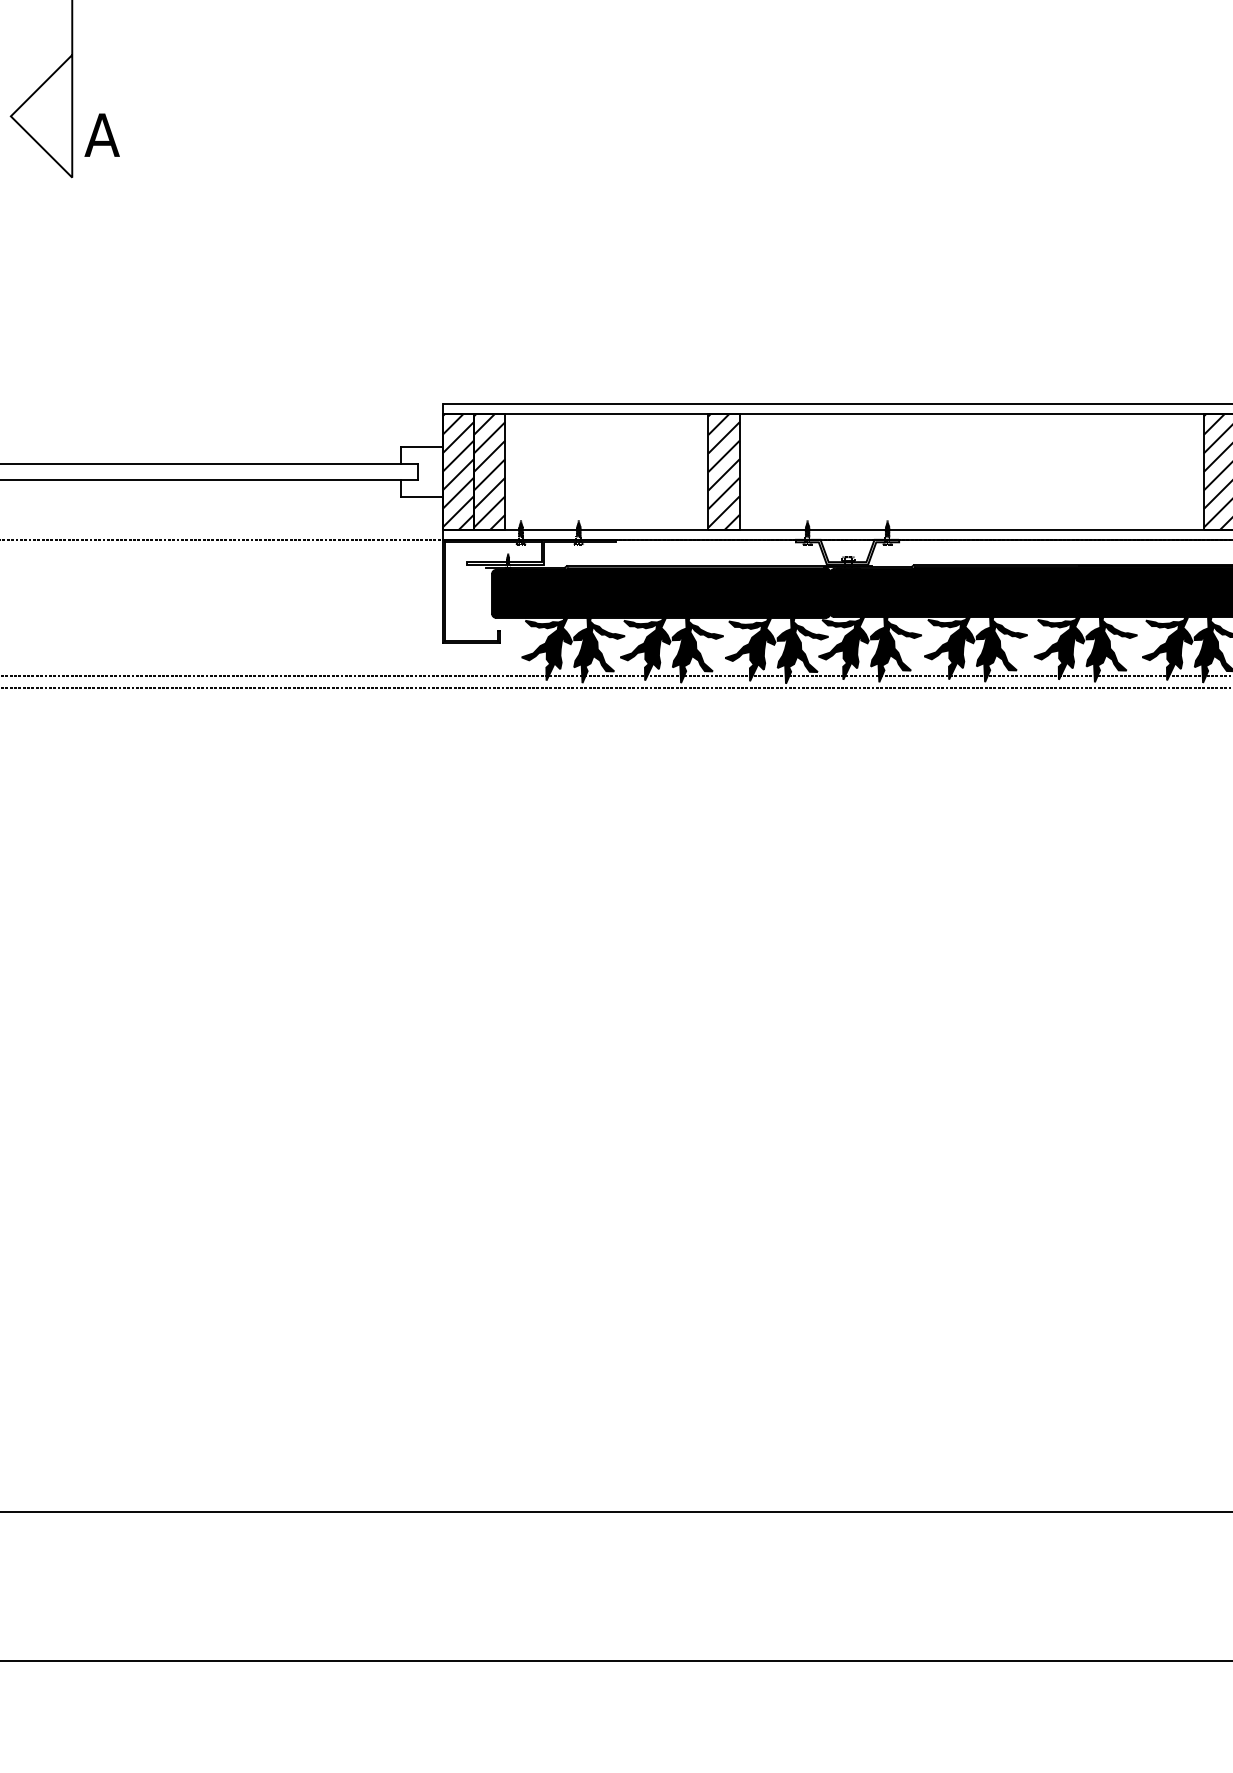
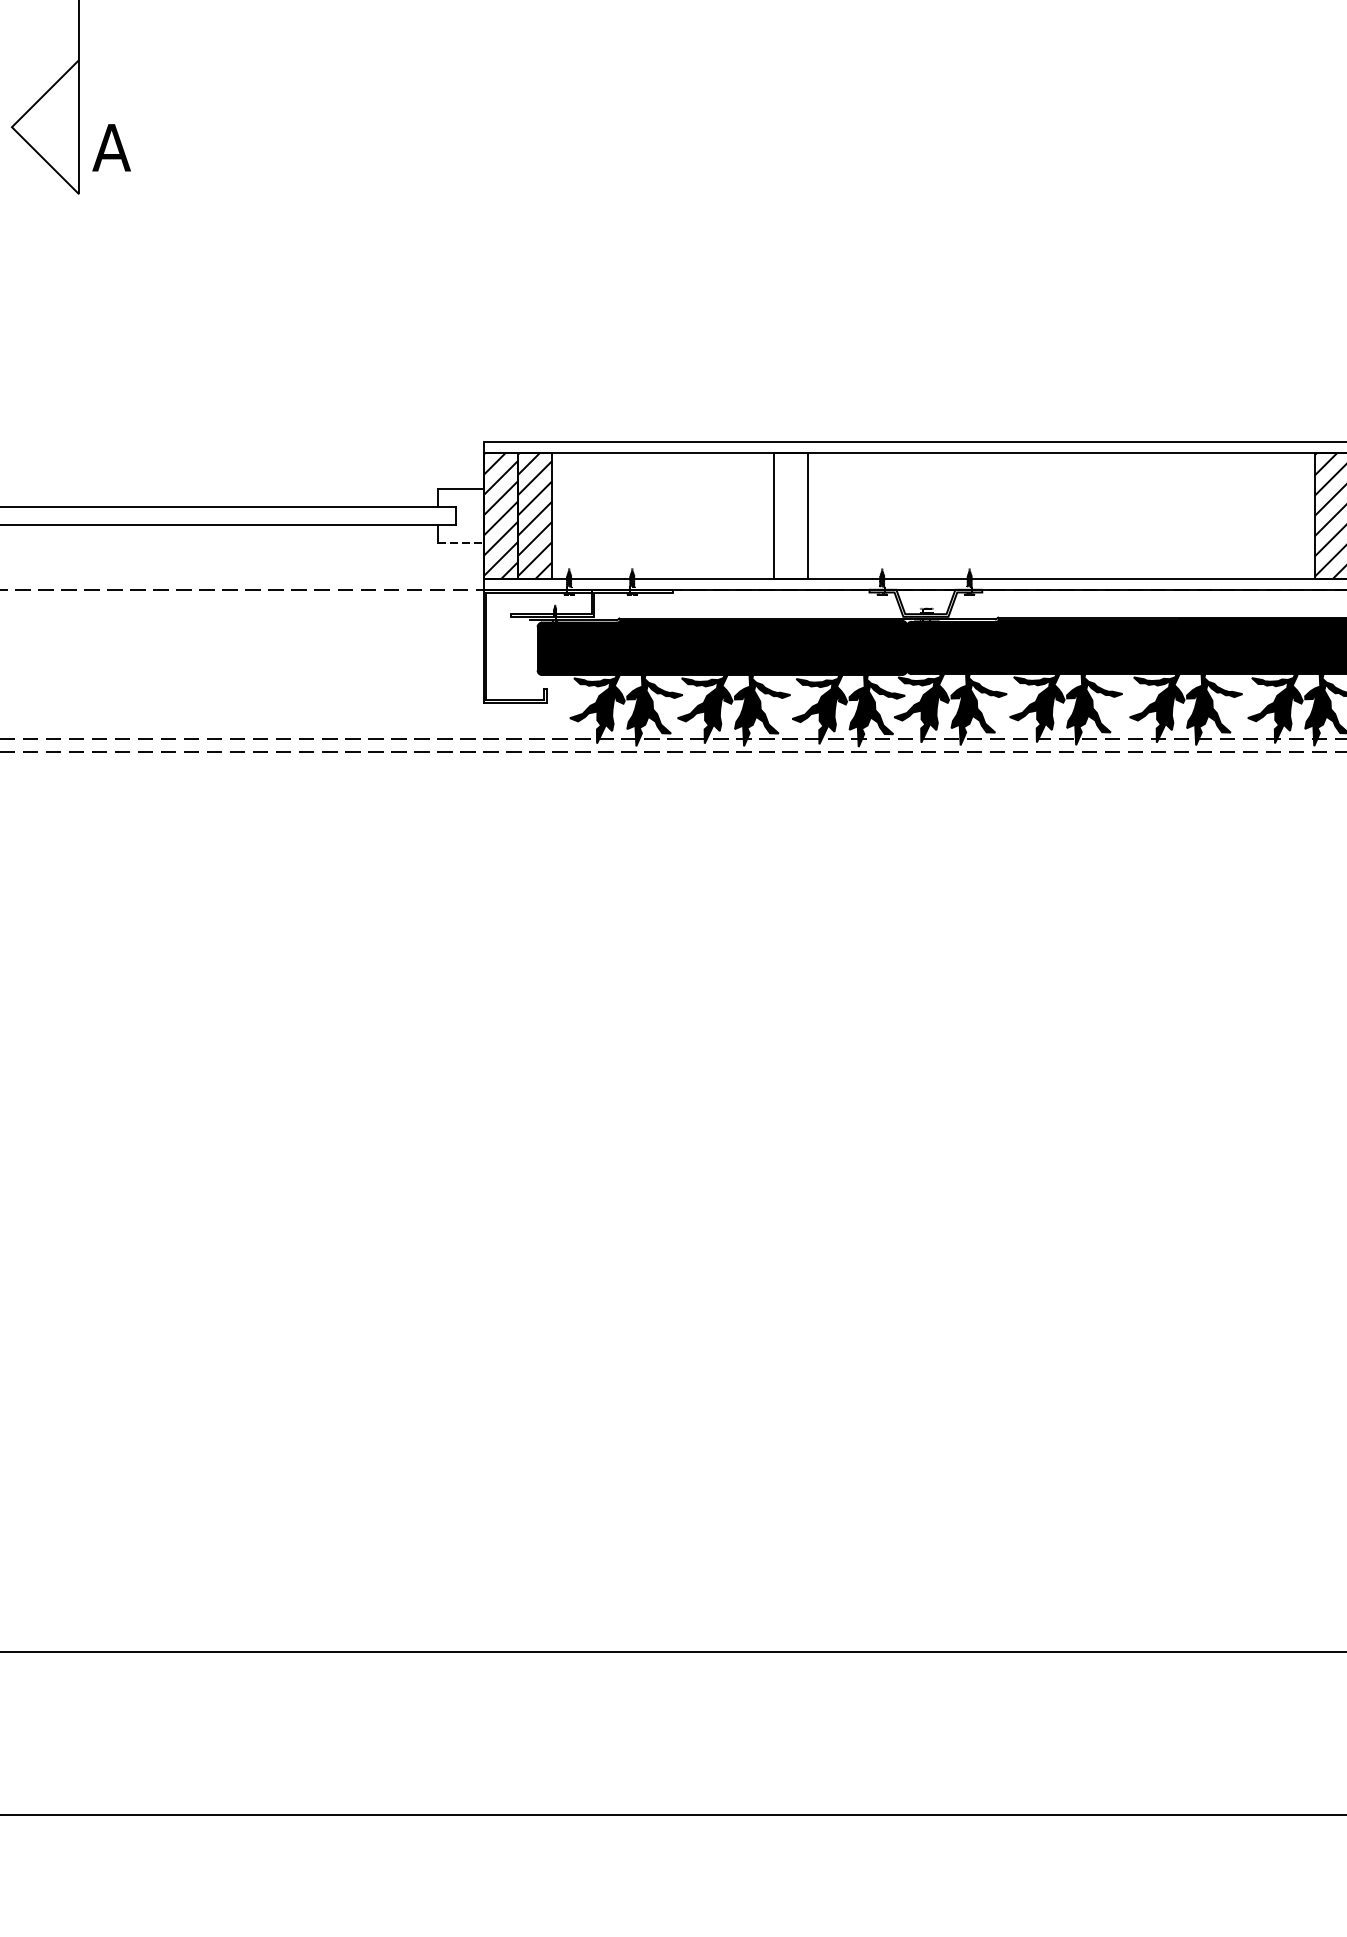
hatch: (723, 471) -> (790, 515), removed
line: (421, 496) -> (460, 542), solid -> dashed

